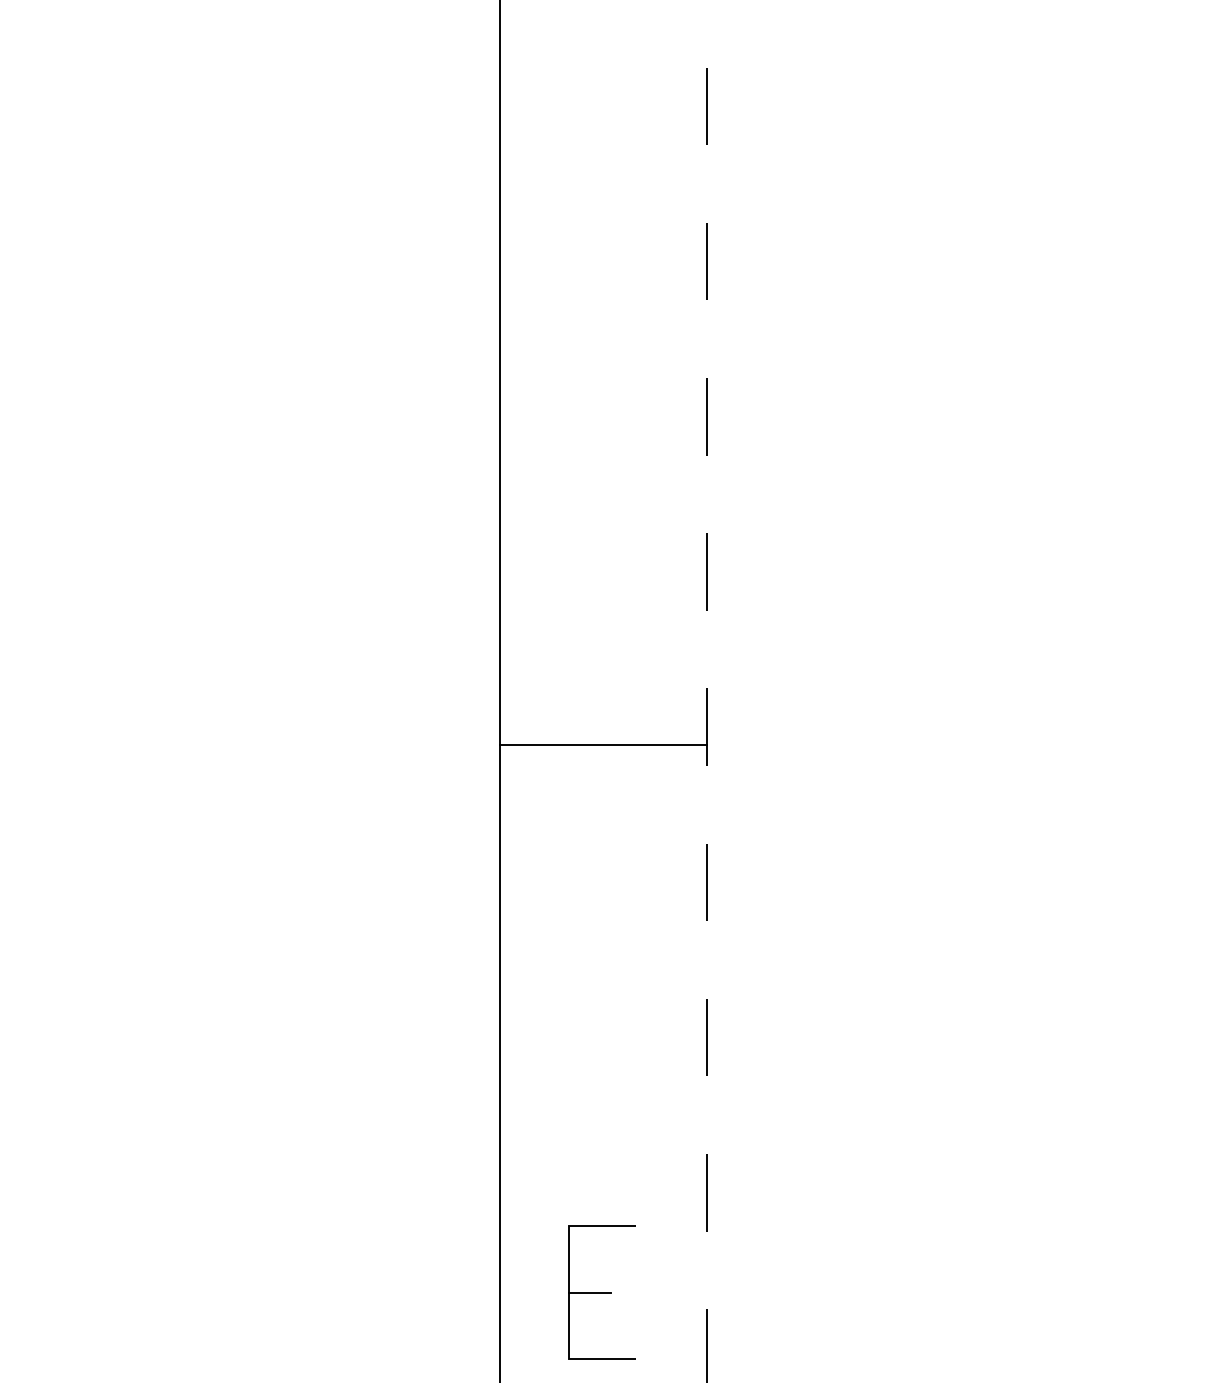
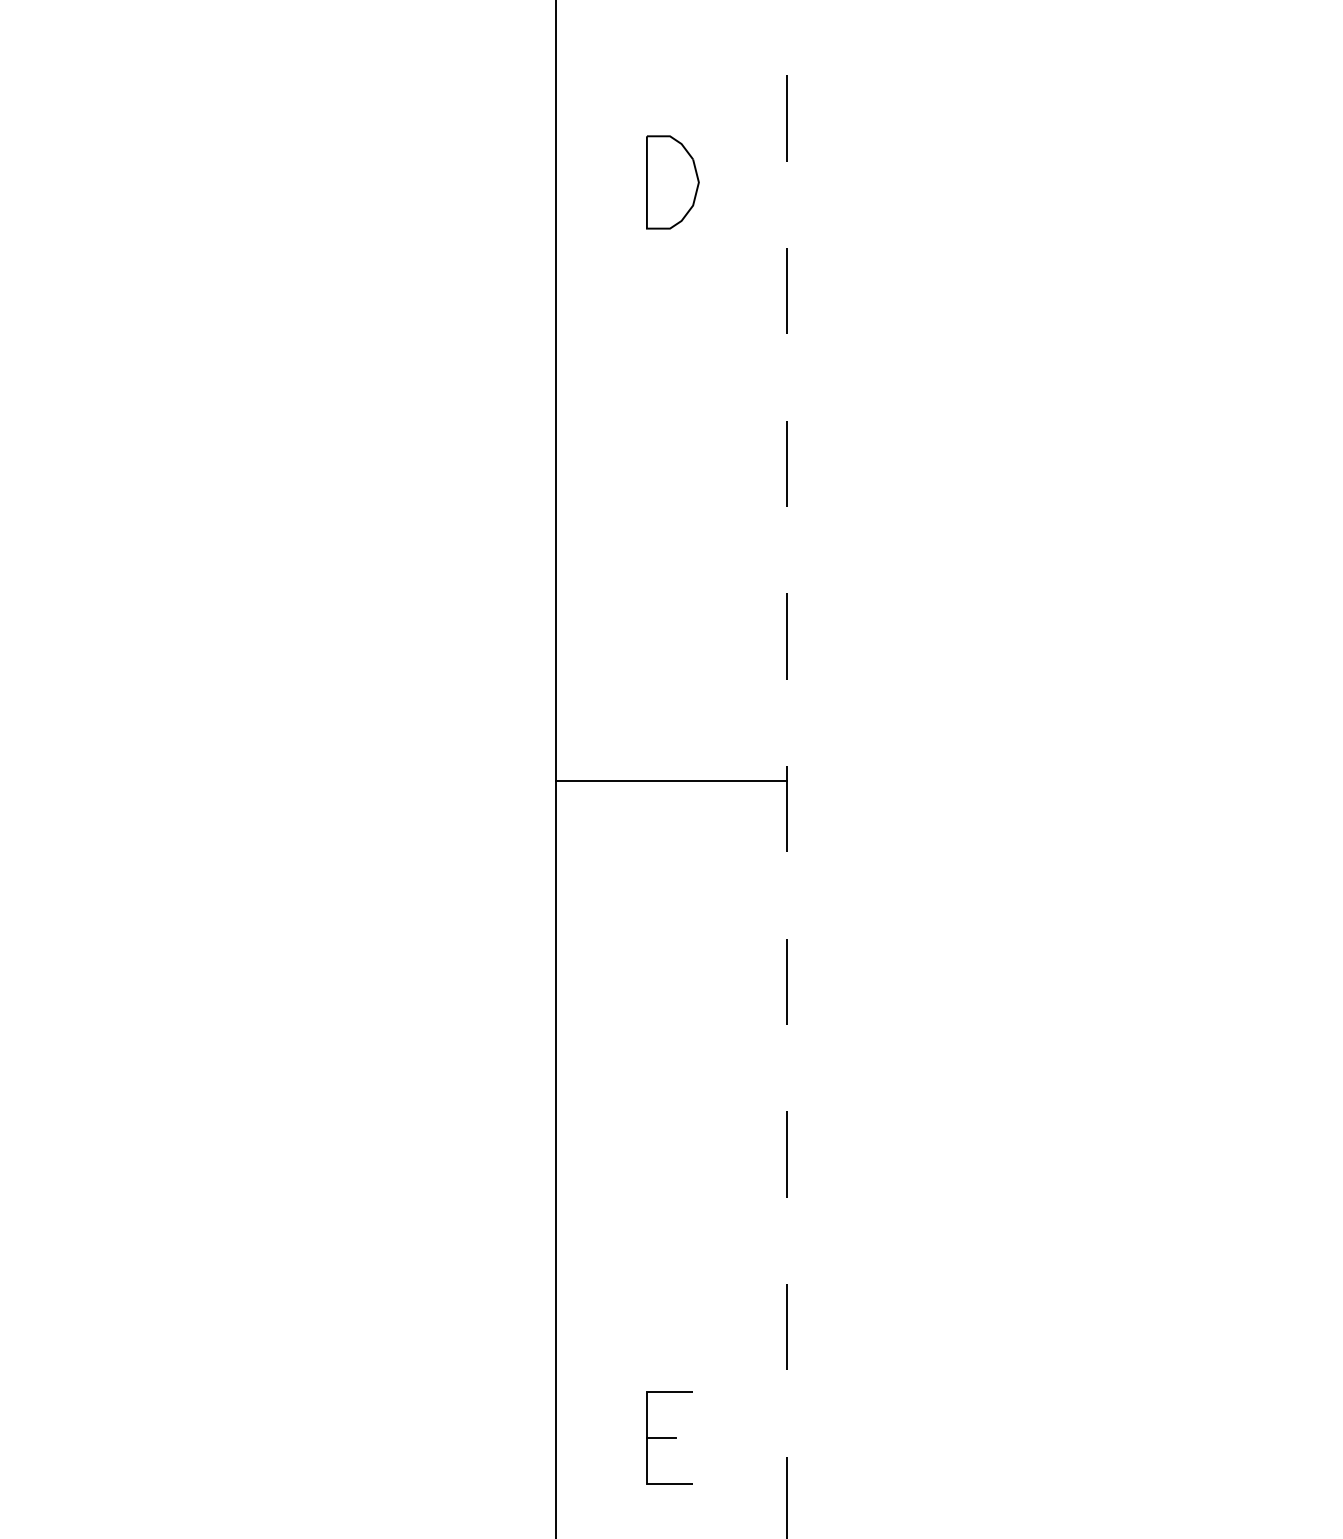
part: (604, 163) -> (672, 182), added
line: (603, 745) -> (671, 781), moved
part: (601, 1291) -> (669, 1437), size x0.62

